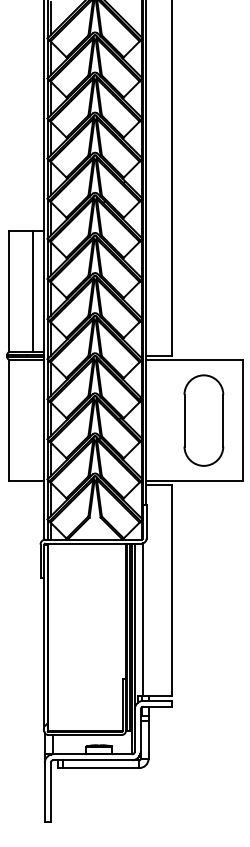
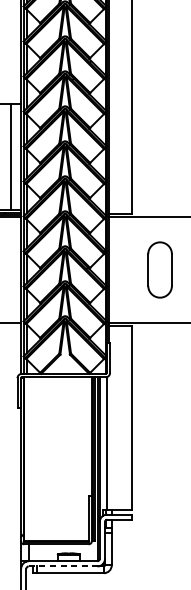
part: (203, 420) -> (159, 269), size x0.7
line: (93, 760) -> (63, 566), solid -> dashed

